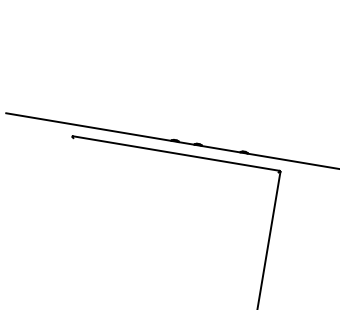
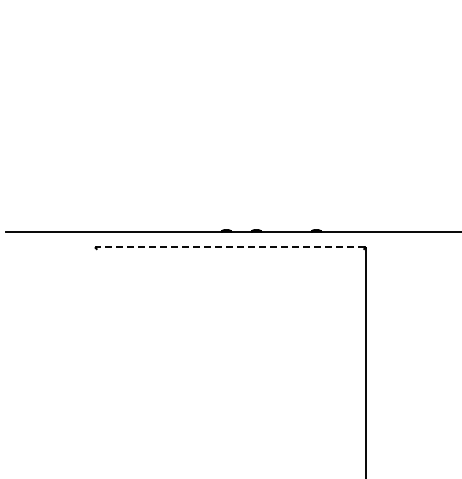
line: (176, 153) -> (230, 246), solid -> dashed

